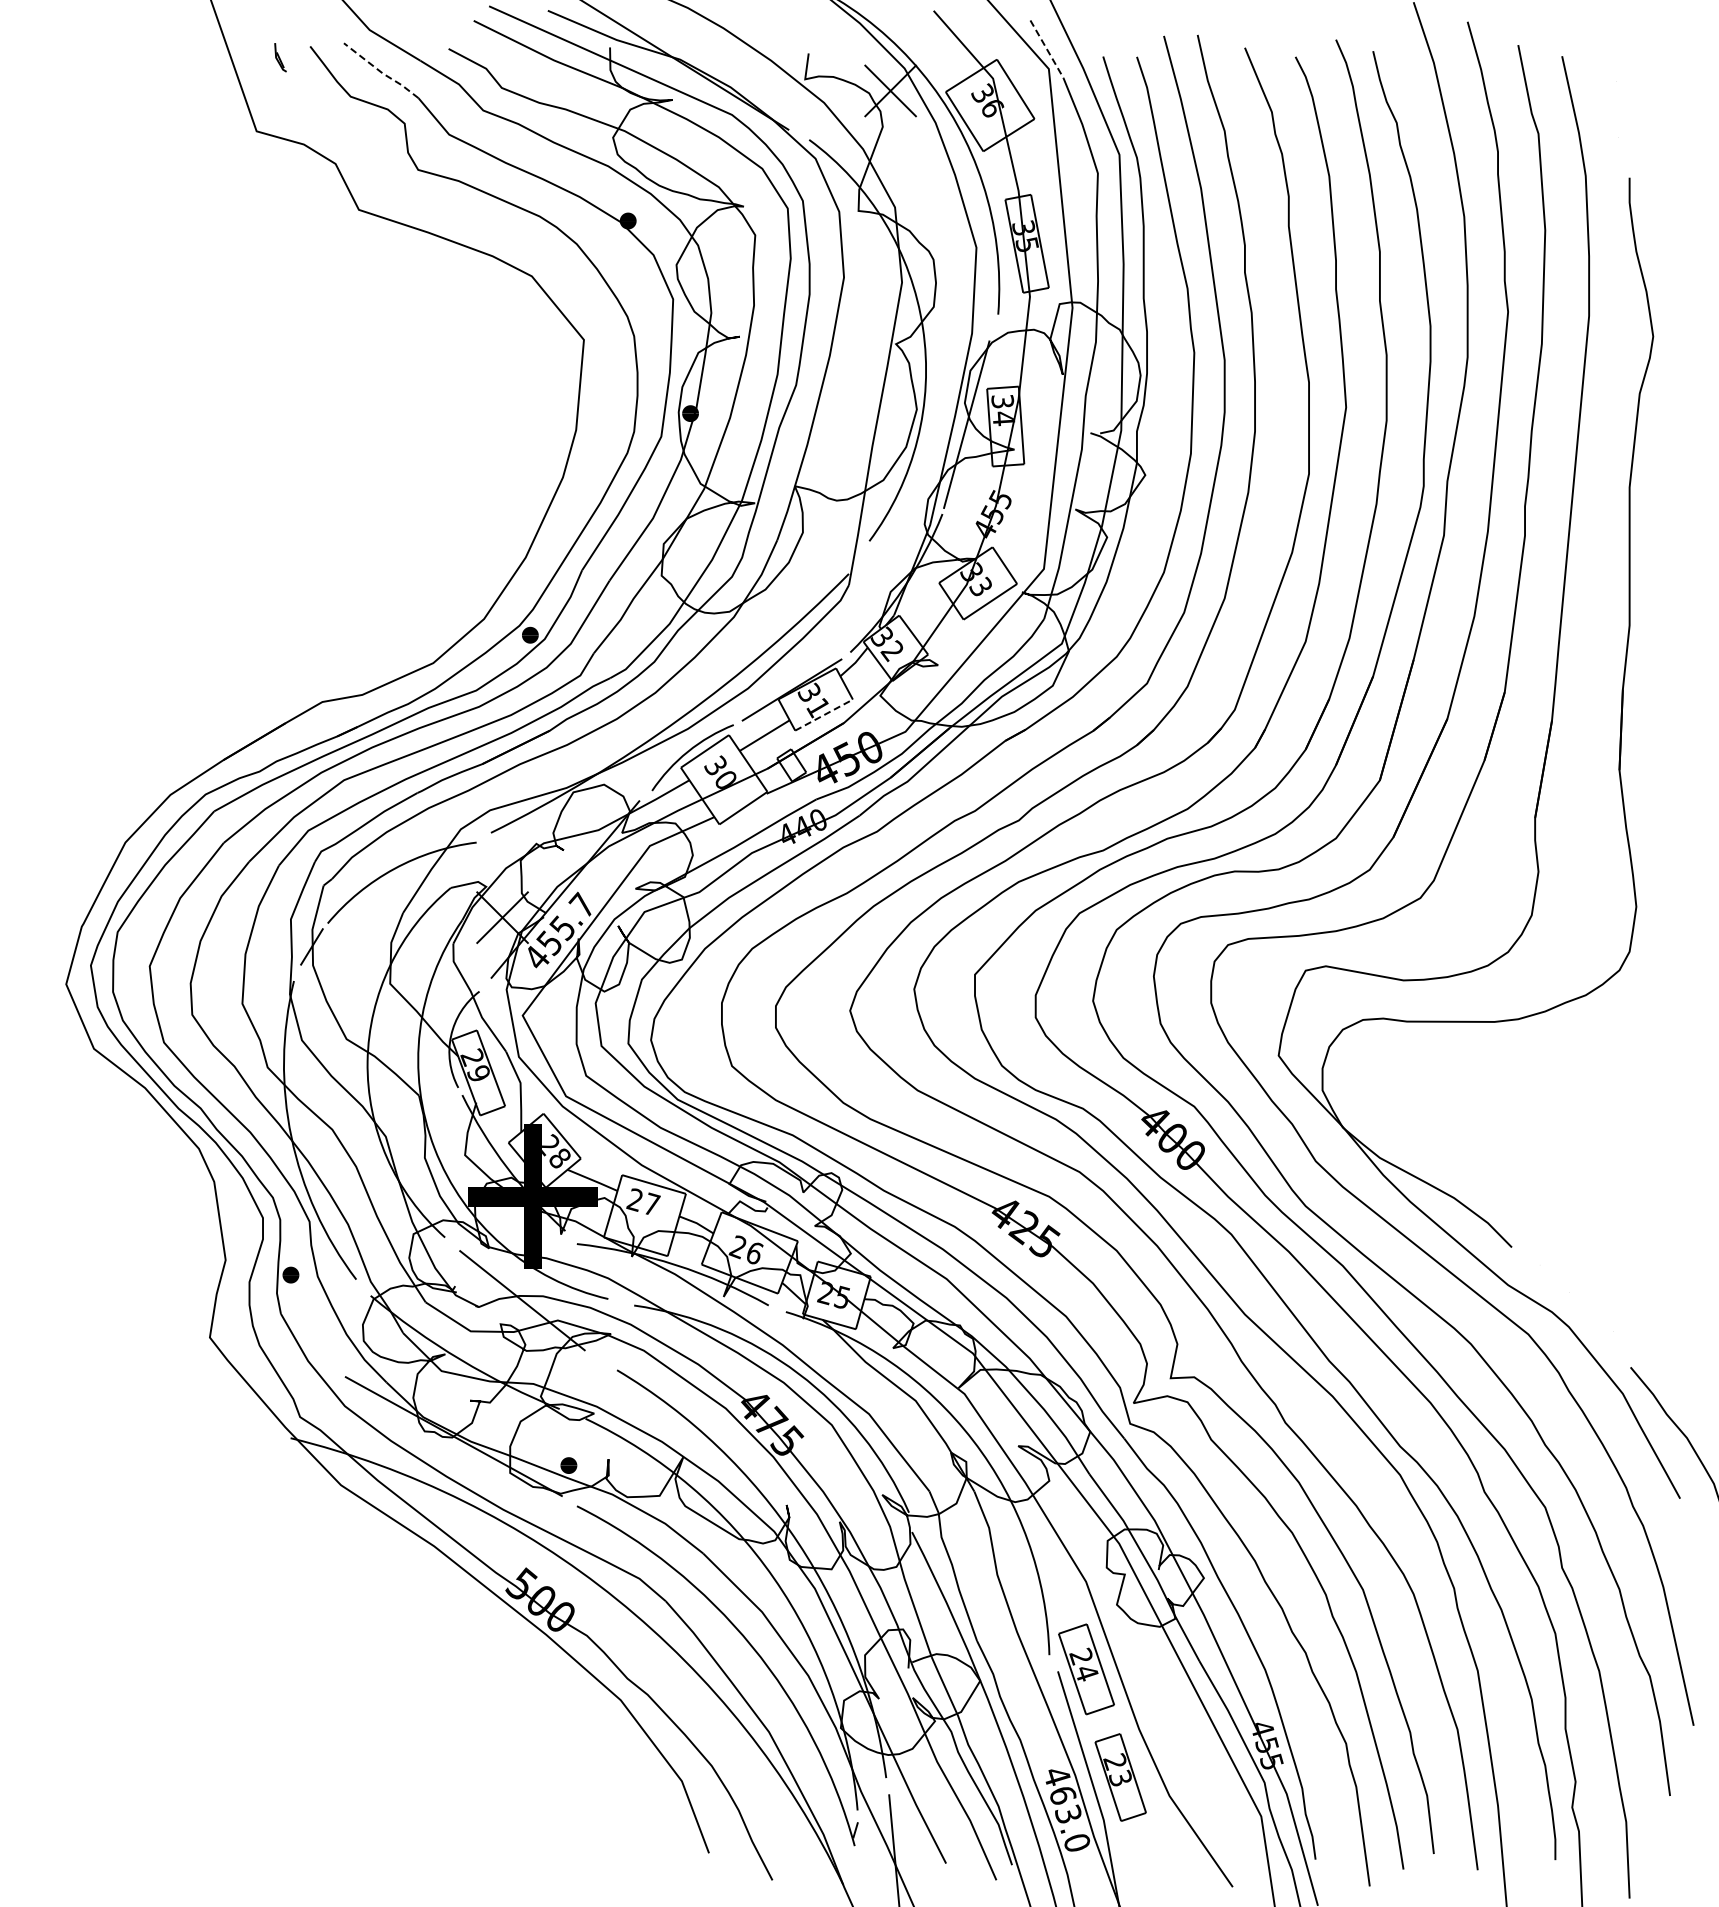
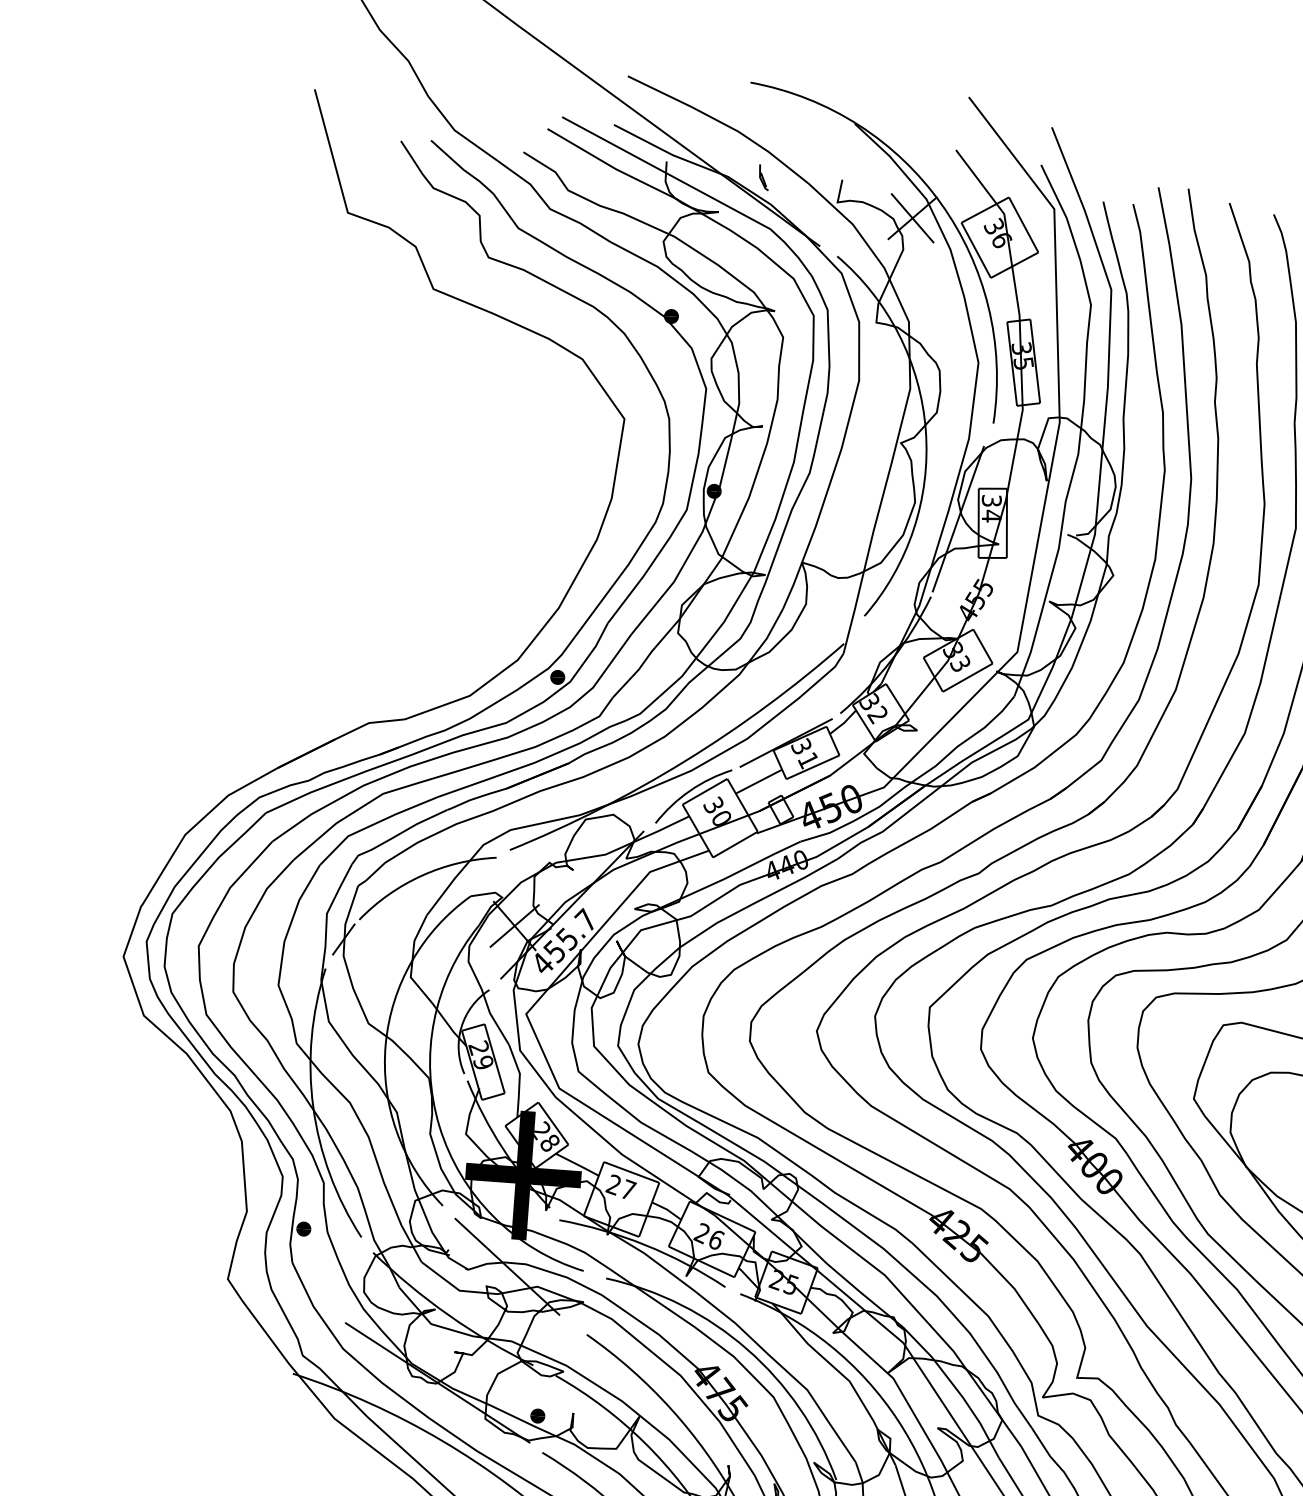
line: (1047, 49) -> (1054, 191), dashed -> solid
part: (280, 57) -> (763, 177), moved
line: (381, 72) -> (462, 168), dashed -> solid
line: (824, 715) -> (813, 767), dashed -> solid

